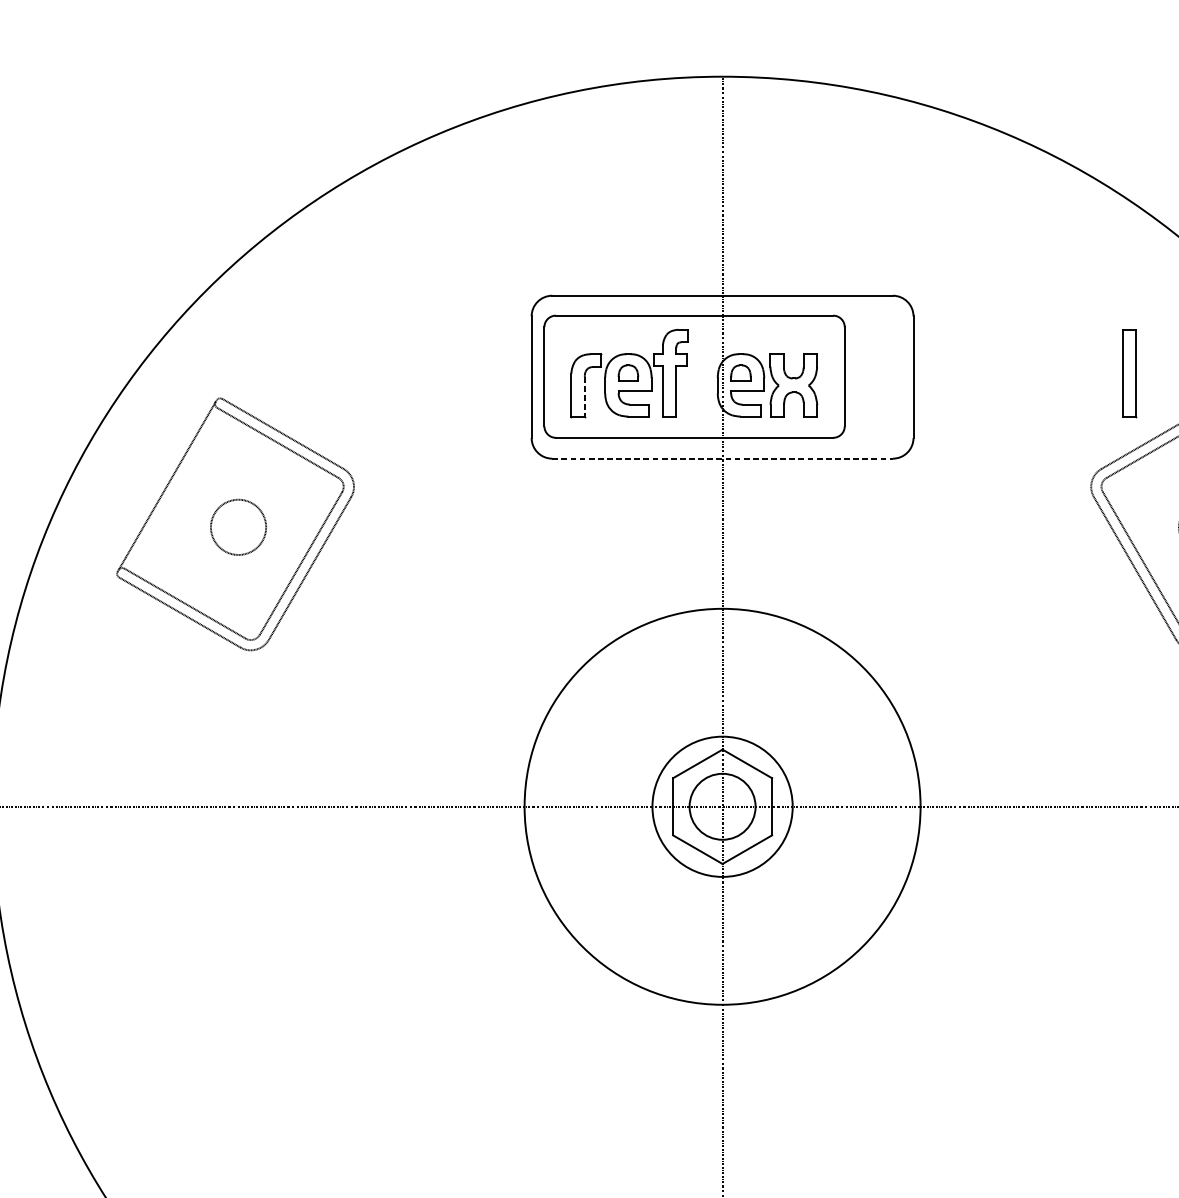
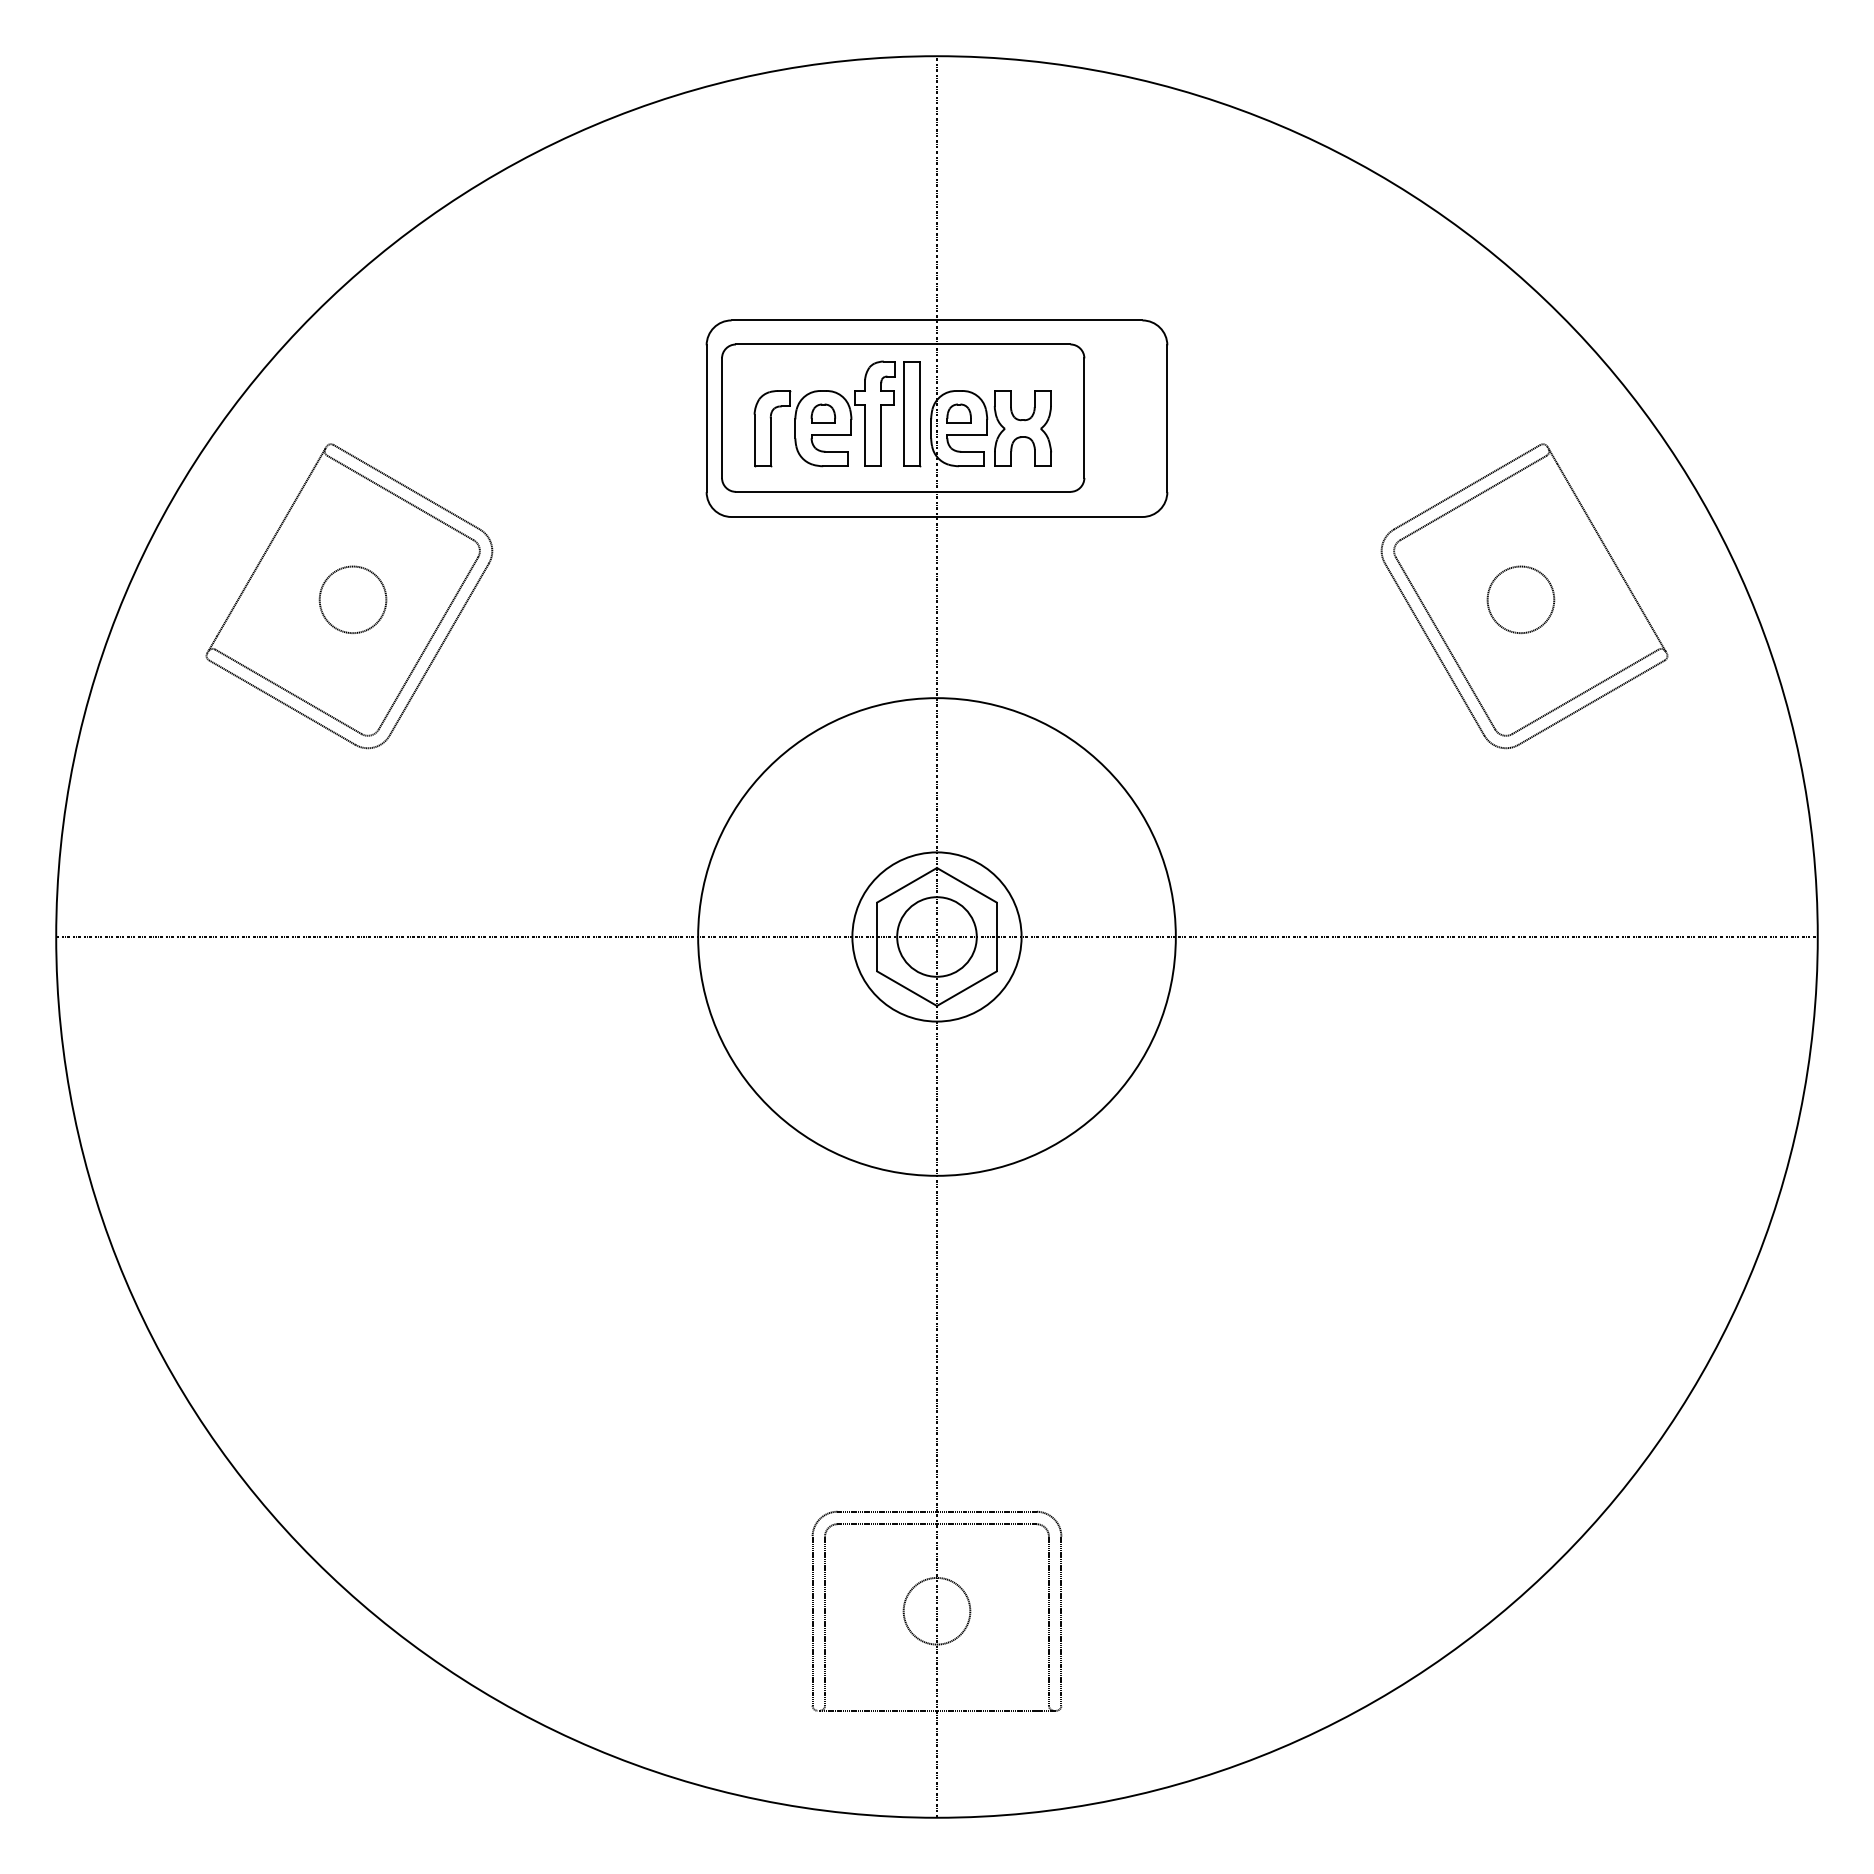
part: (1130, 373) -> (912, 414), moved
line: (584, 396) -> (770, 442), dashed -> solid
line: (723, 459) -> (937, 517), dashed -> solid

